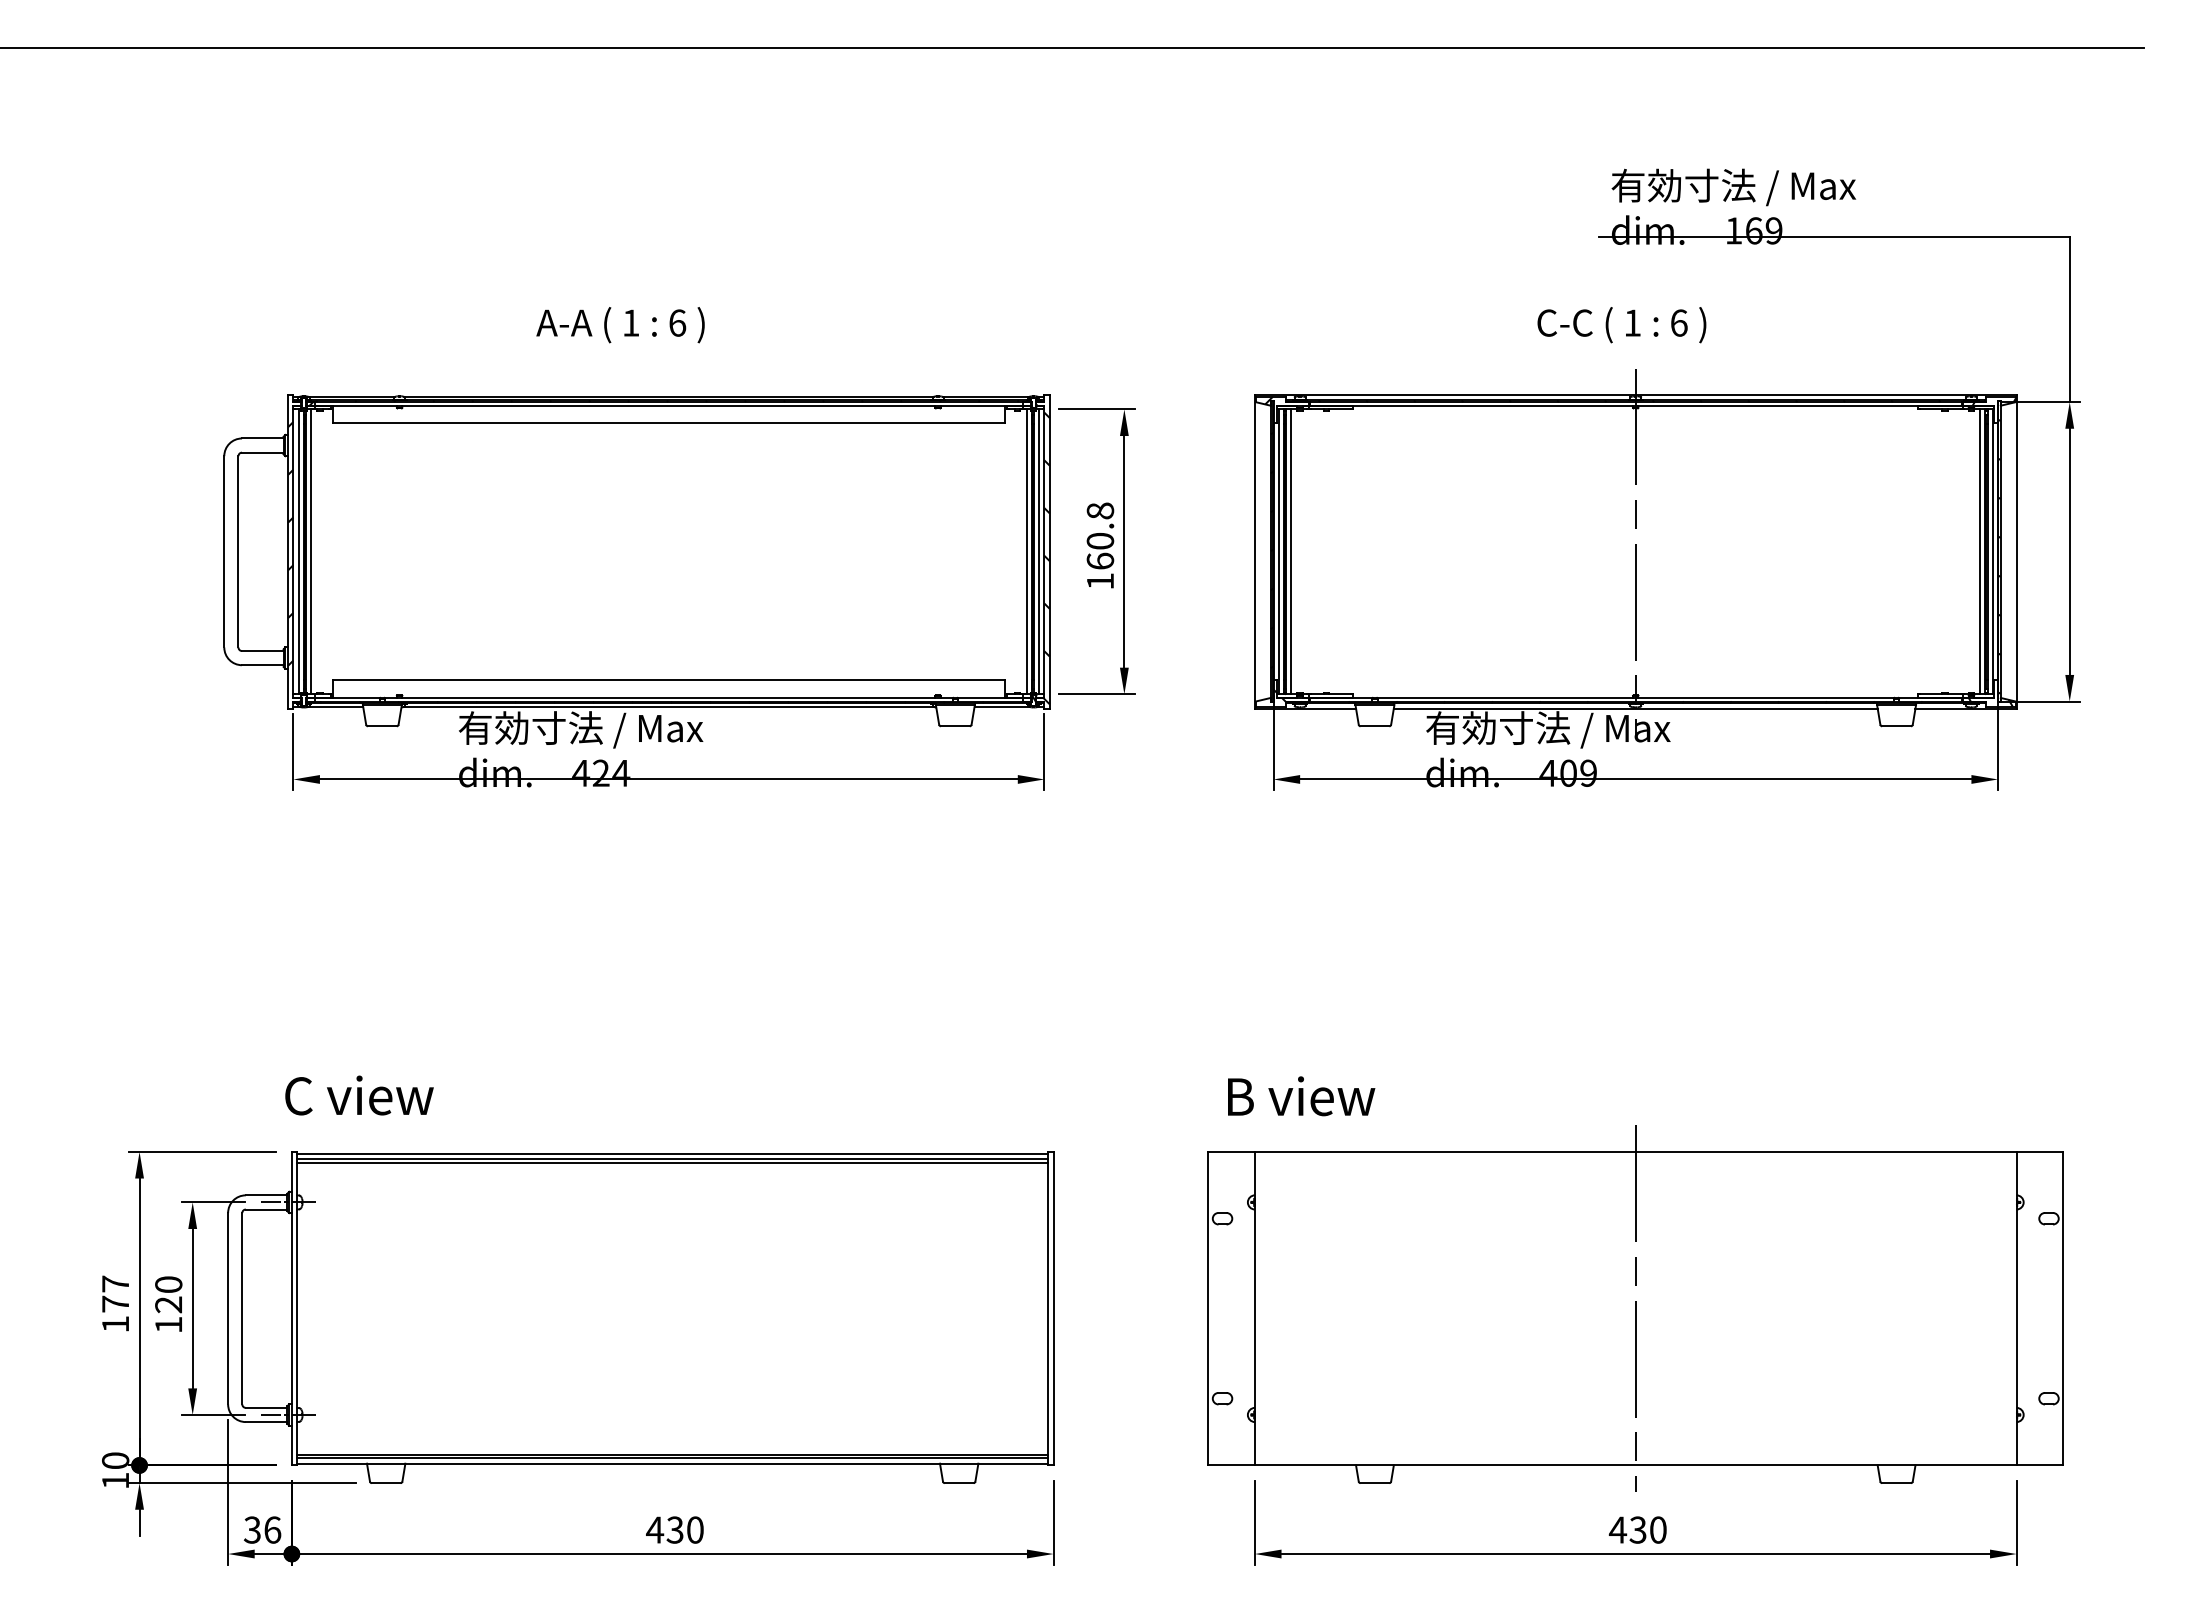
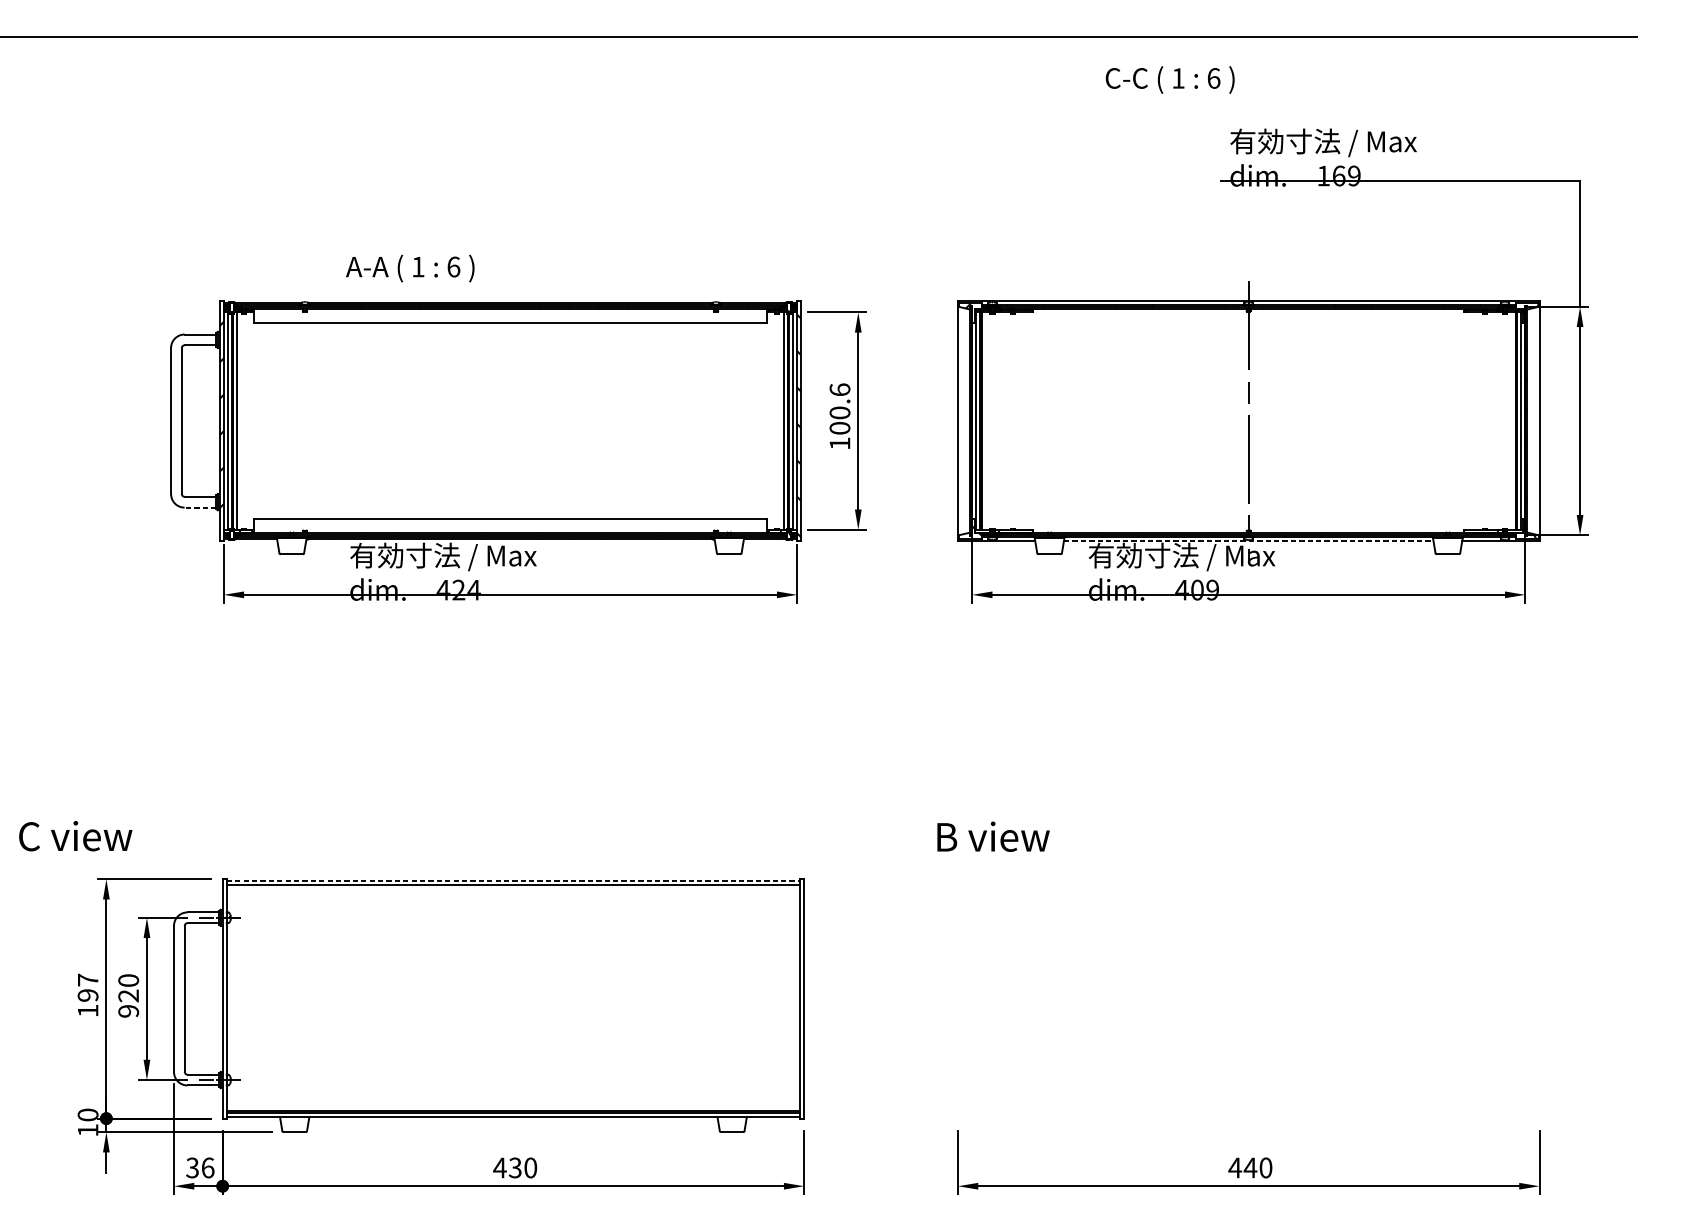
text: (620, 325) -> (410, 268), moved
text: (1621, 325) -> (1169, 80), moved
text: (1100, 535) -> (840, 408), 160.8 -> 100.6
line: (1291, 551) -> (985, 420), removed
line: (1980, 551) -> (1511, 420), removed
line: (262, 665) -> (200, 507), solid -> dashed
line: (1635, 708) -> (1248, 540), solid -> dashed
text: (359, 1095) -> (75, 836), moved
line: (672, 1153) -> (513, 880), solid -> dashed
line: (672, 1162) -> (513, 887), removed
text: (115, 1303) -> (88, 994), 177 -> 197
part: (1635, 1308) -> (1248, 998), removed
text: (168, 1324) -> (128, 1010), 120 -> 920
text: (1638, 1529) -> (1250, 1167), 430 -> 440

